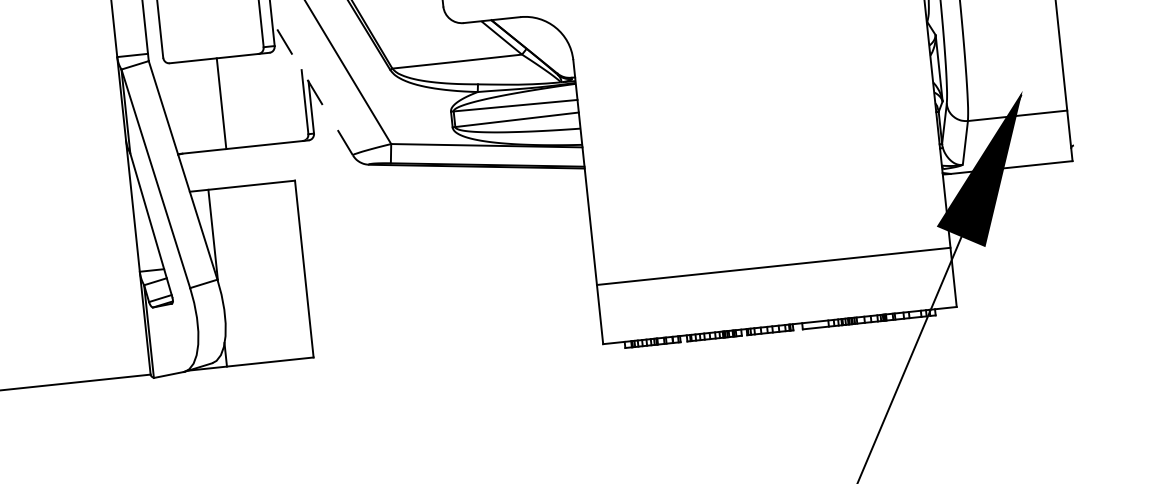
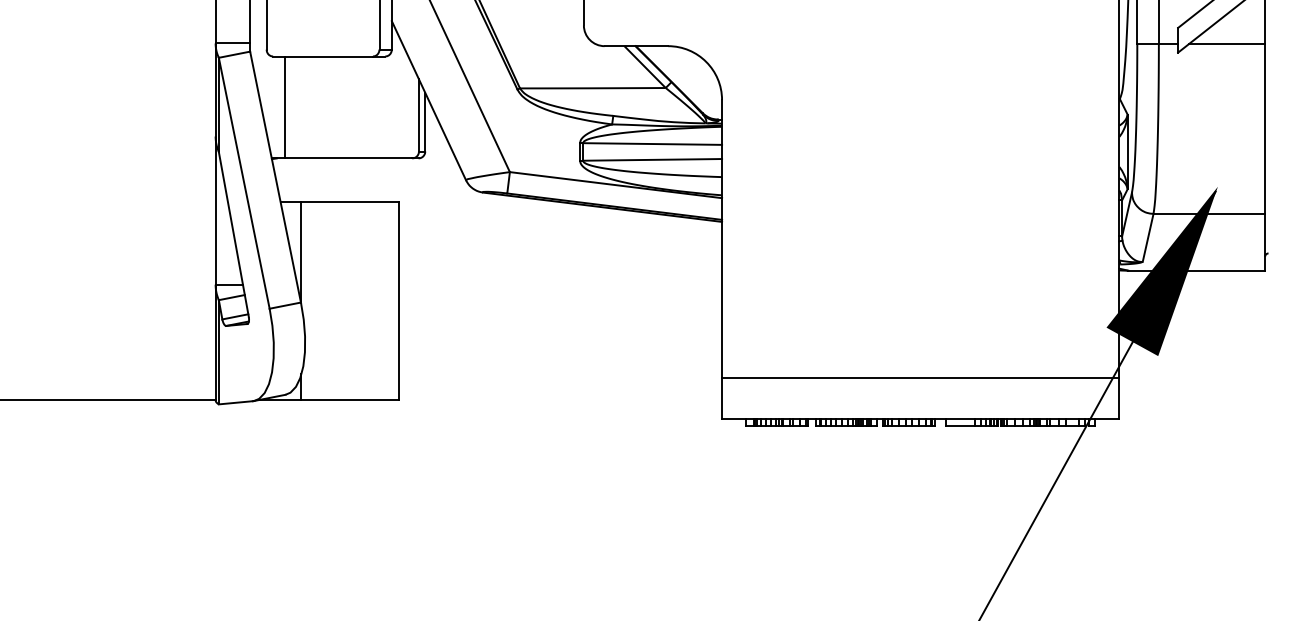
line: (312, 87) -> (428, 100), dashed -> solid
line: (221, 103) -> (285, 107), moved
line: (773, 266) -> (920, 377), moved

